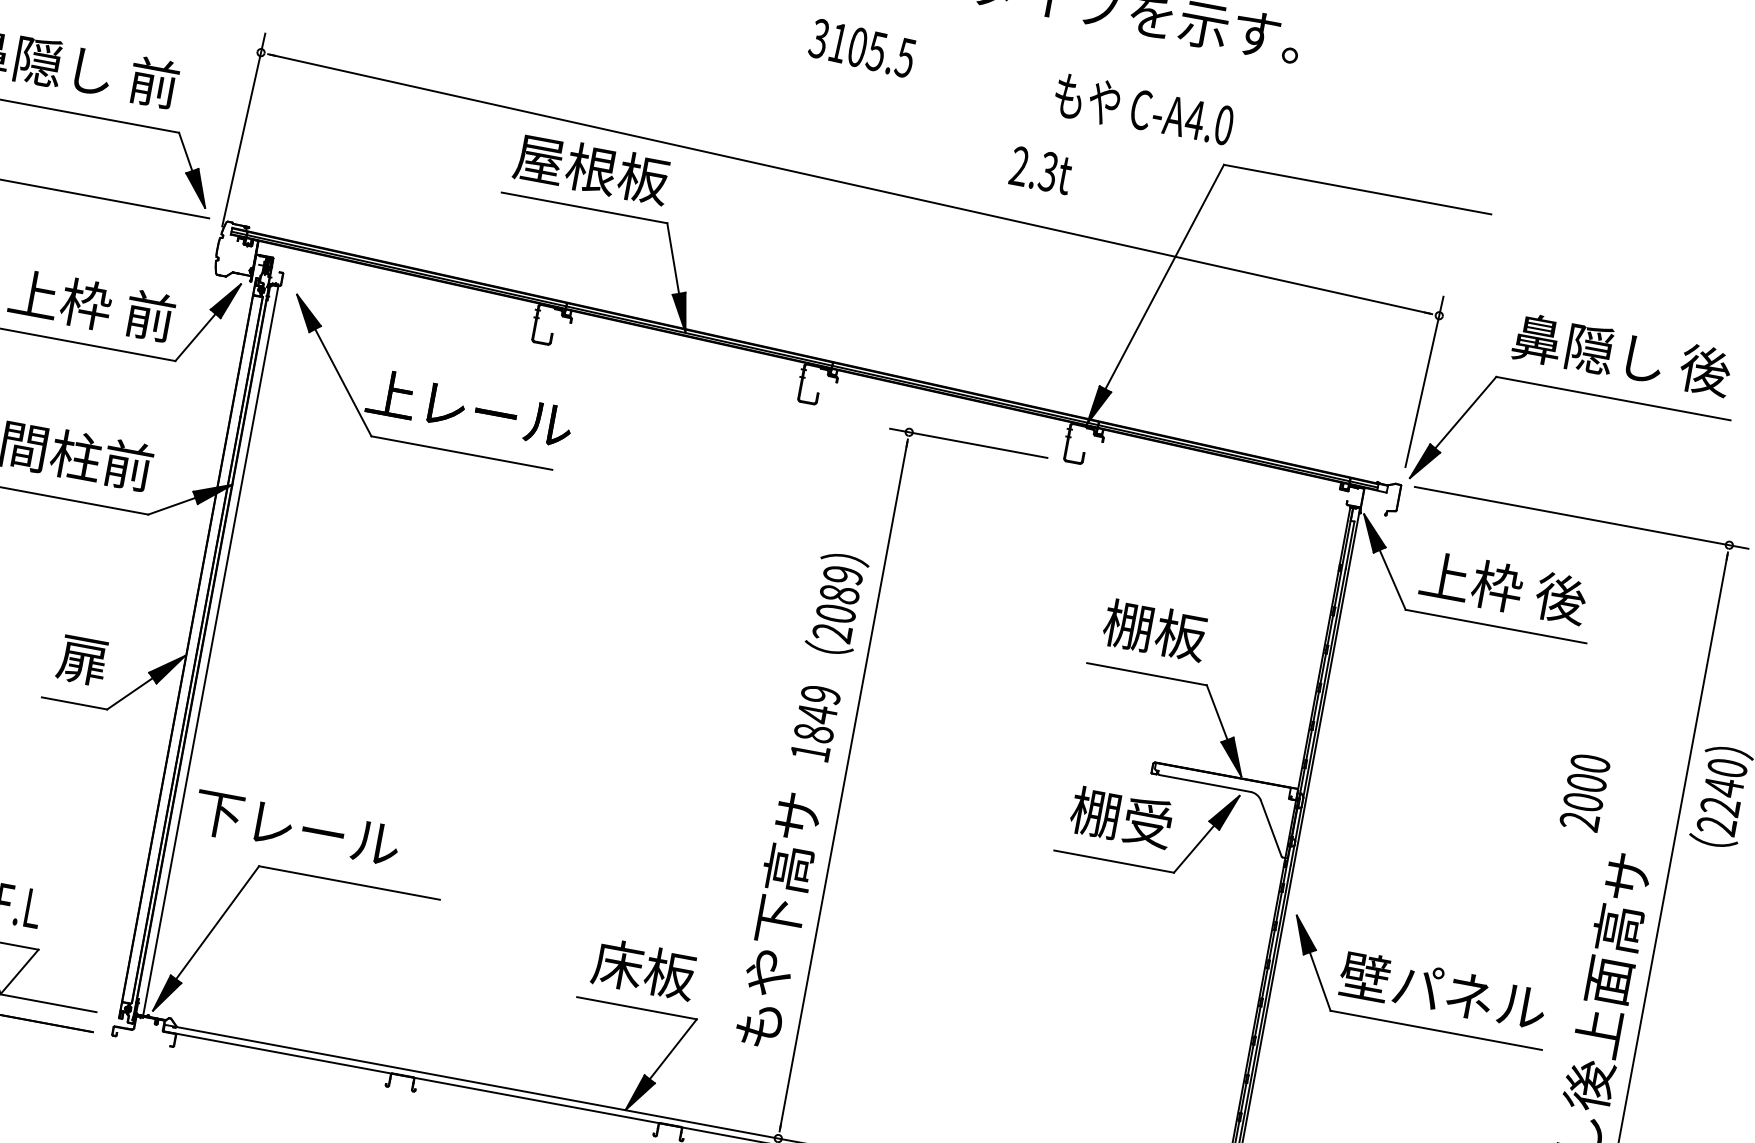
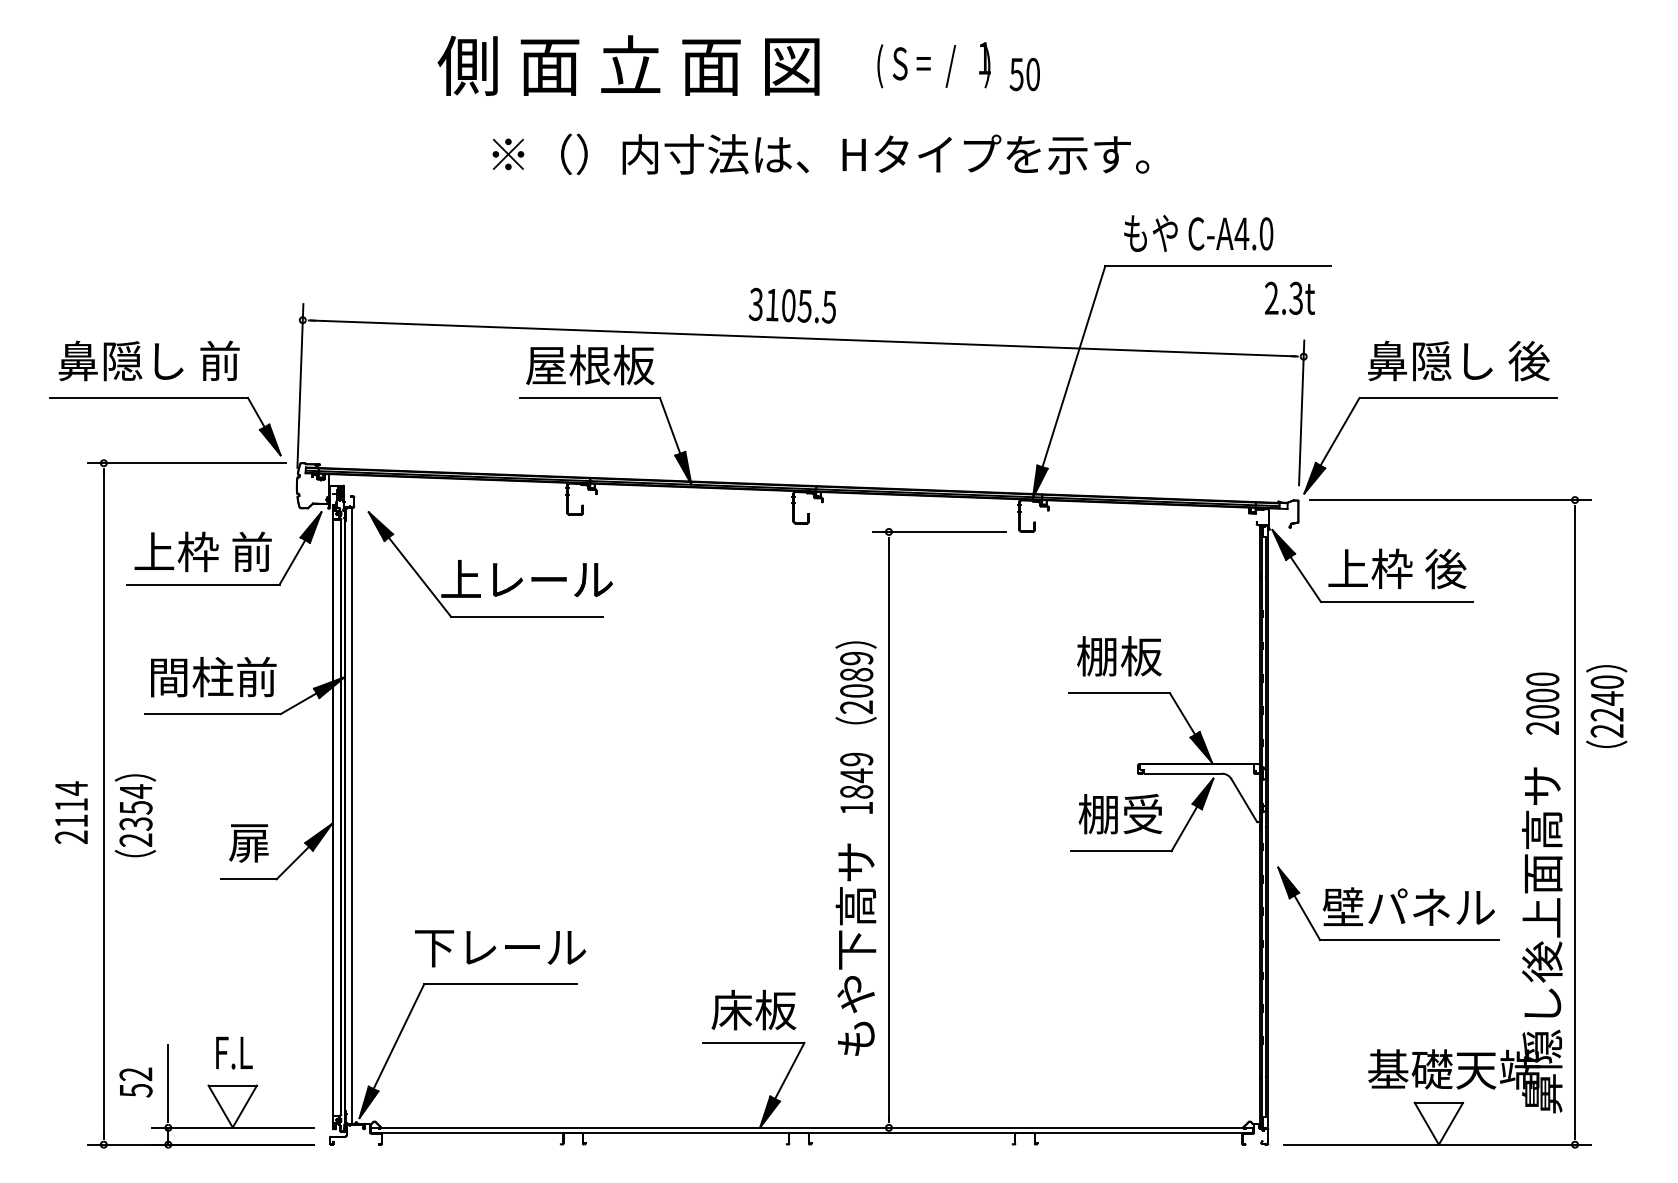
text: (861, 47) -> (791, 305), moved
text: (1143, 108) -> (1198, 232), moved
text: (1041, 169) -> (1290, 297), moved
text: (1584, 792) -> (1542, 703), moved
text: (296, 829) -> (500, 948), moved

